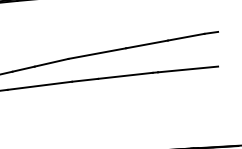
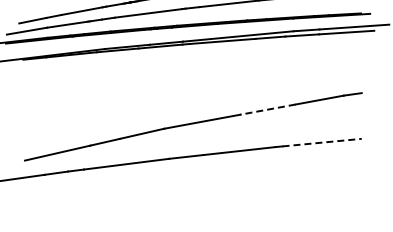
line: (146, 44) -> (267, 109), solid -> dashed
line: (188, 69) -> (322, 142), solid -> dashed

